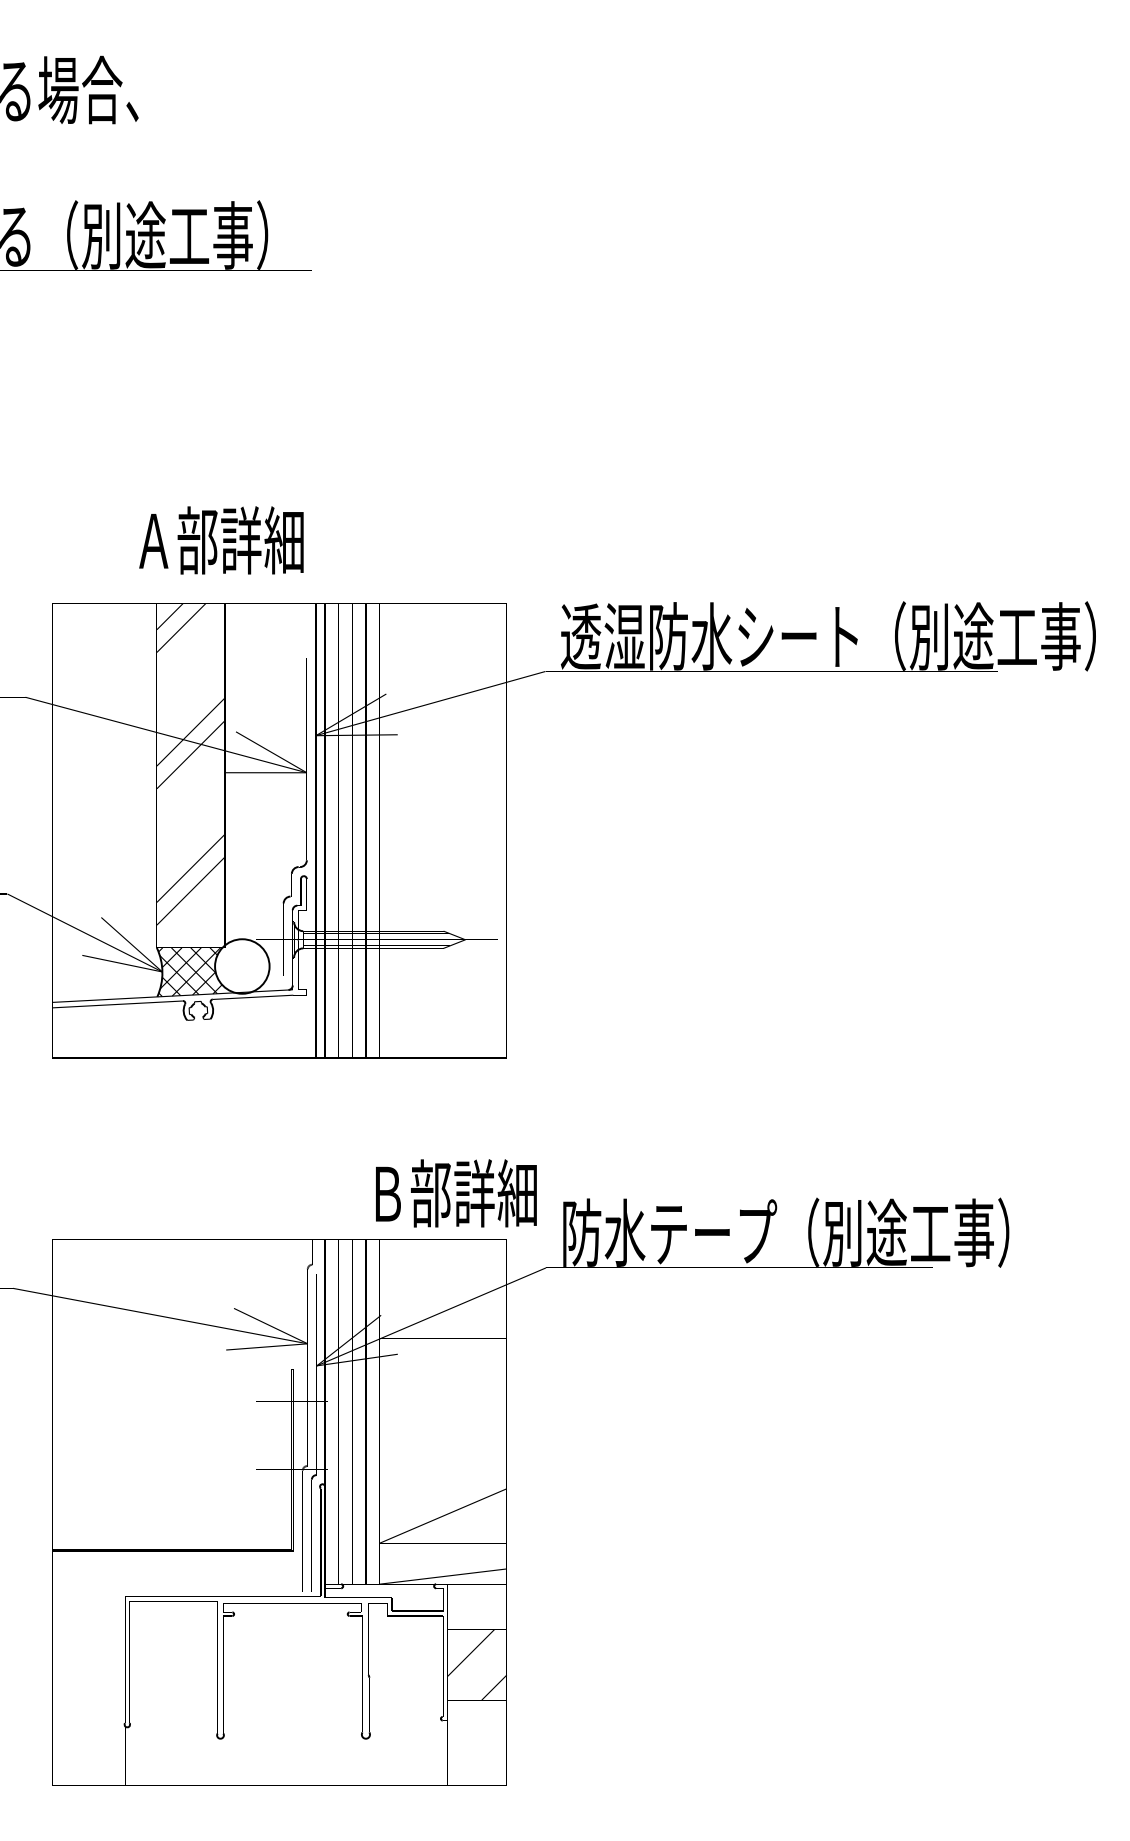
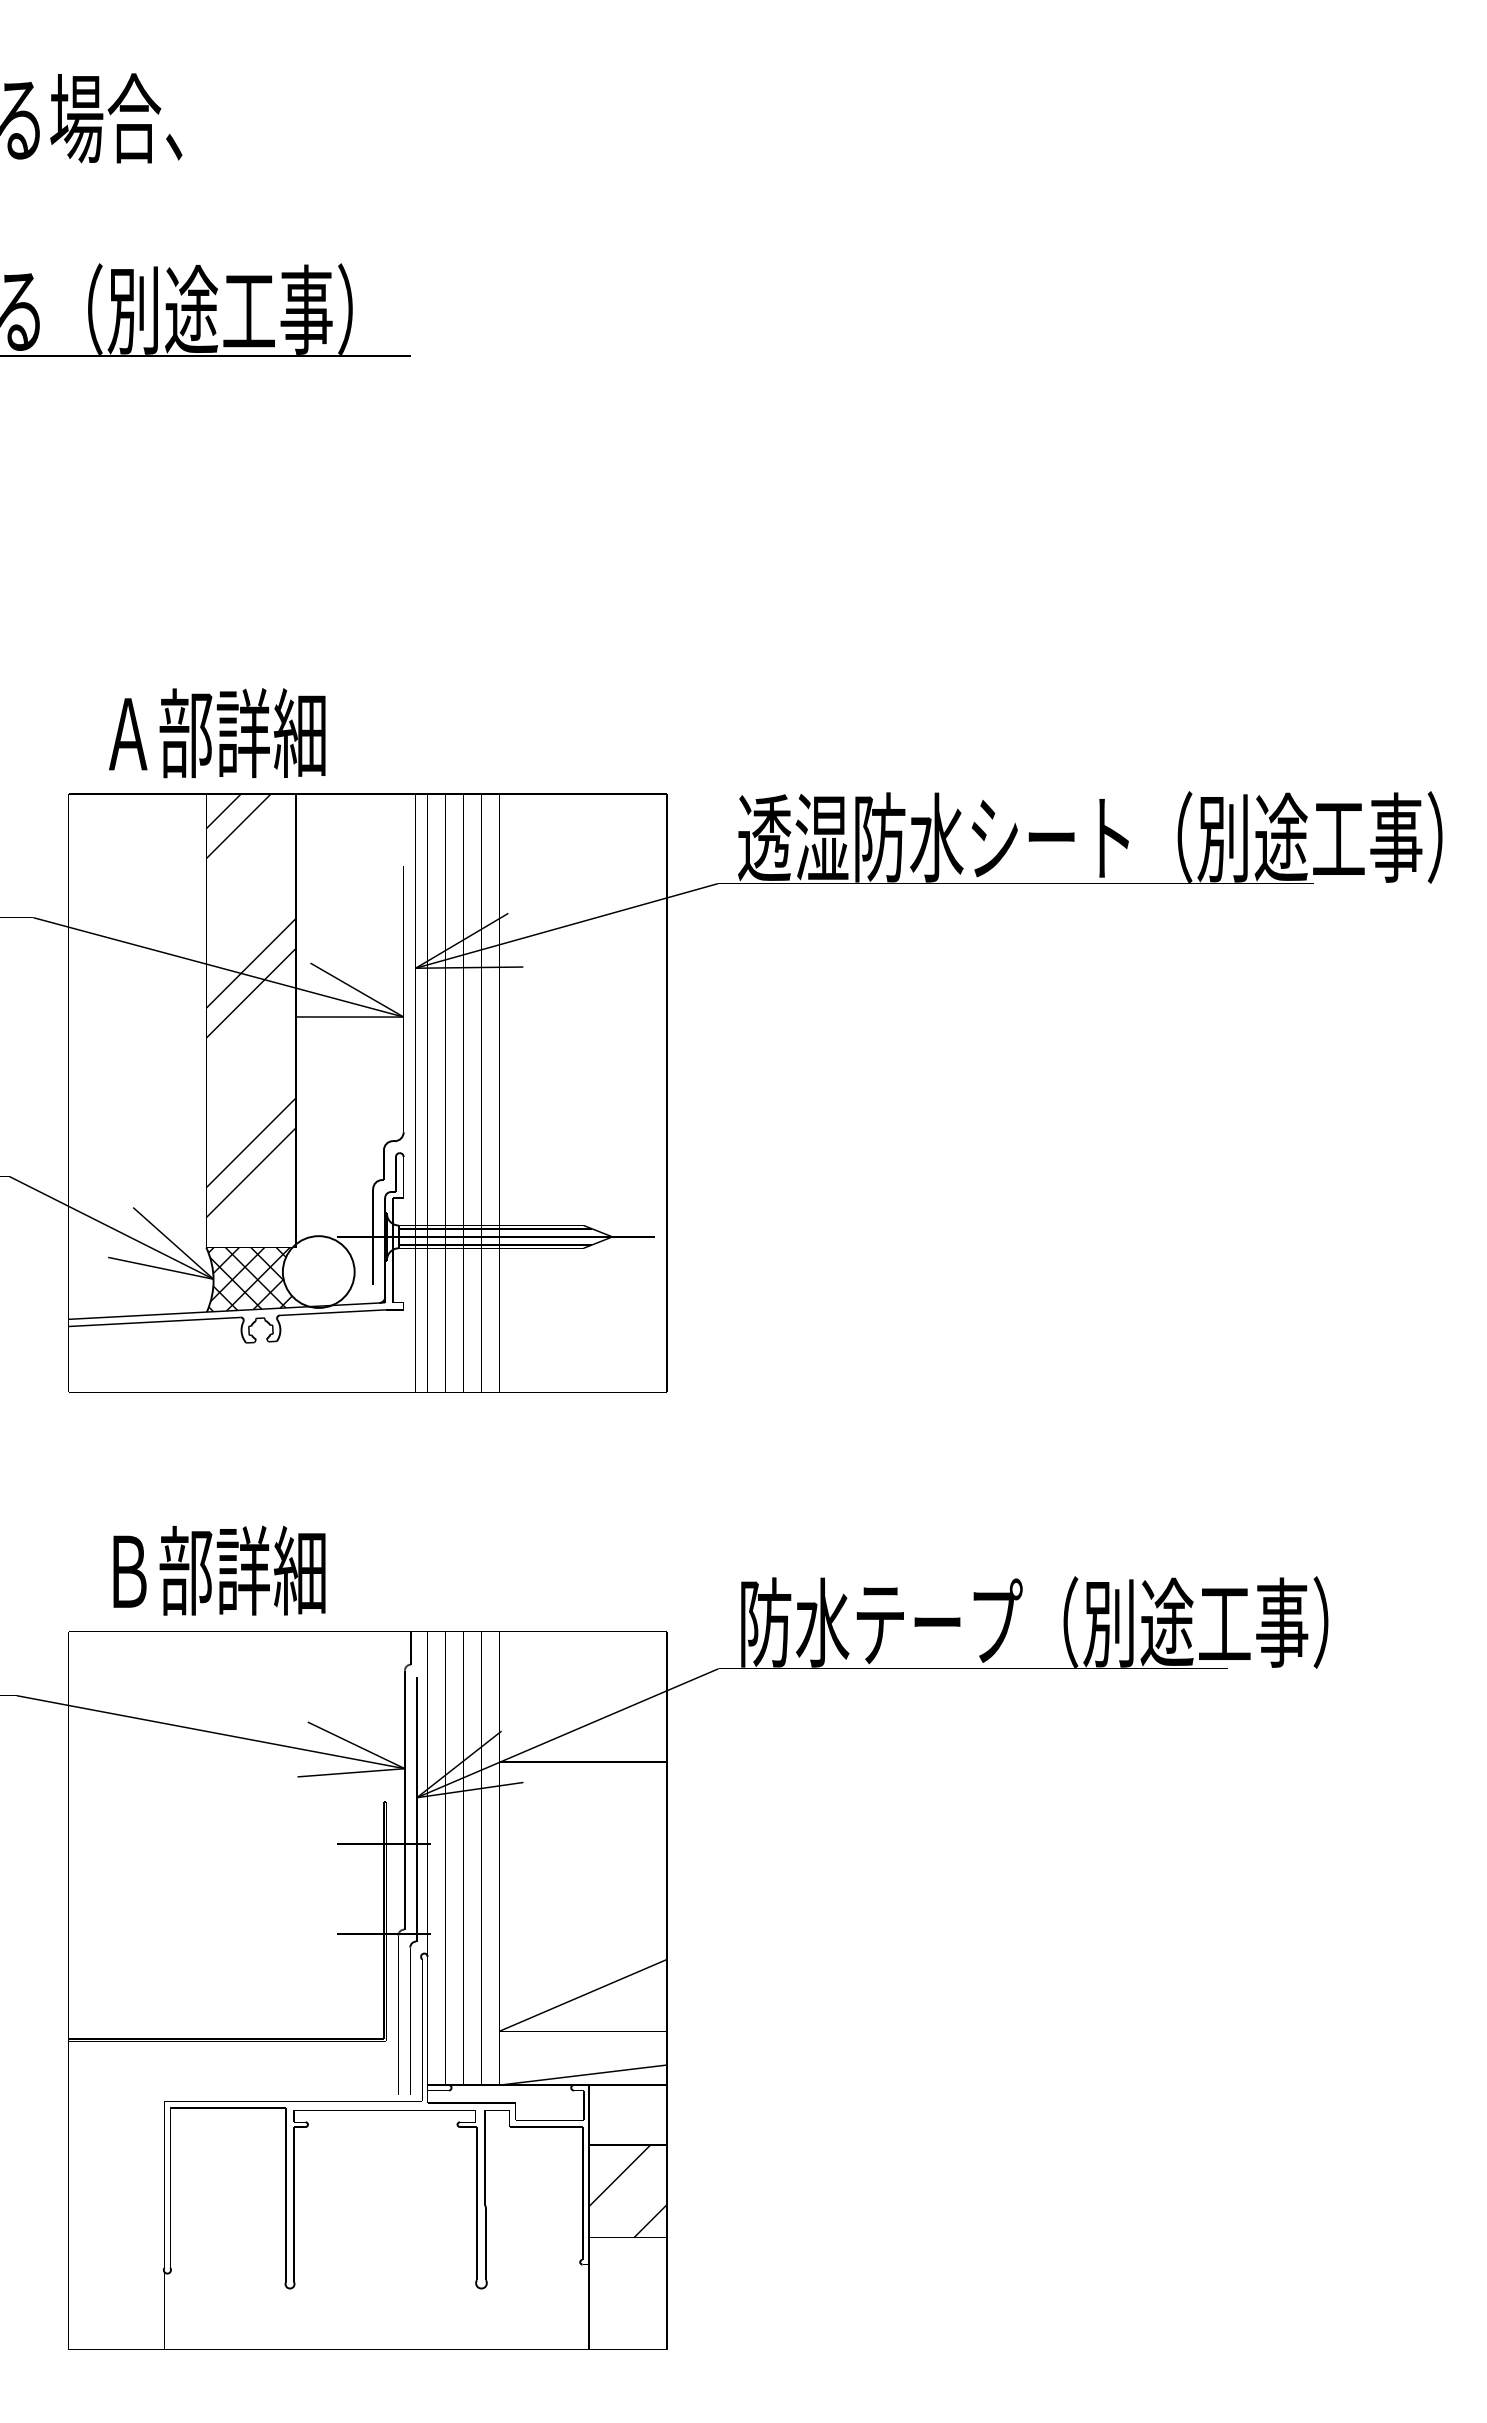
text: (221, 540) -> (217, 733), moved
text: (456, 1193) -> (219, 1570), moved

